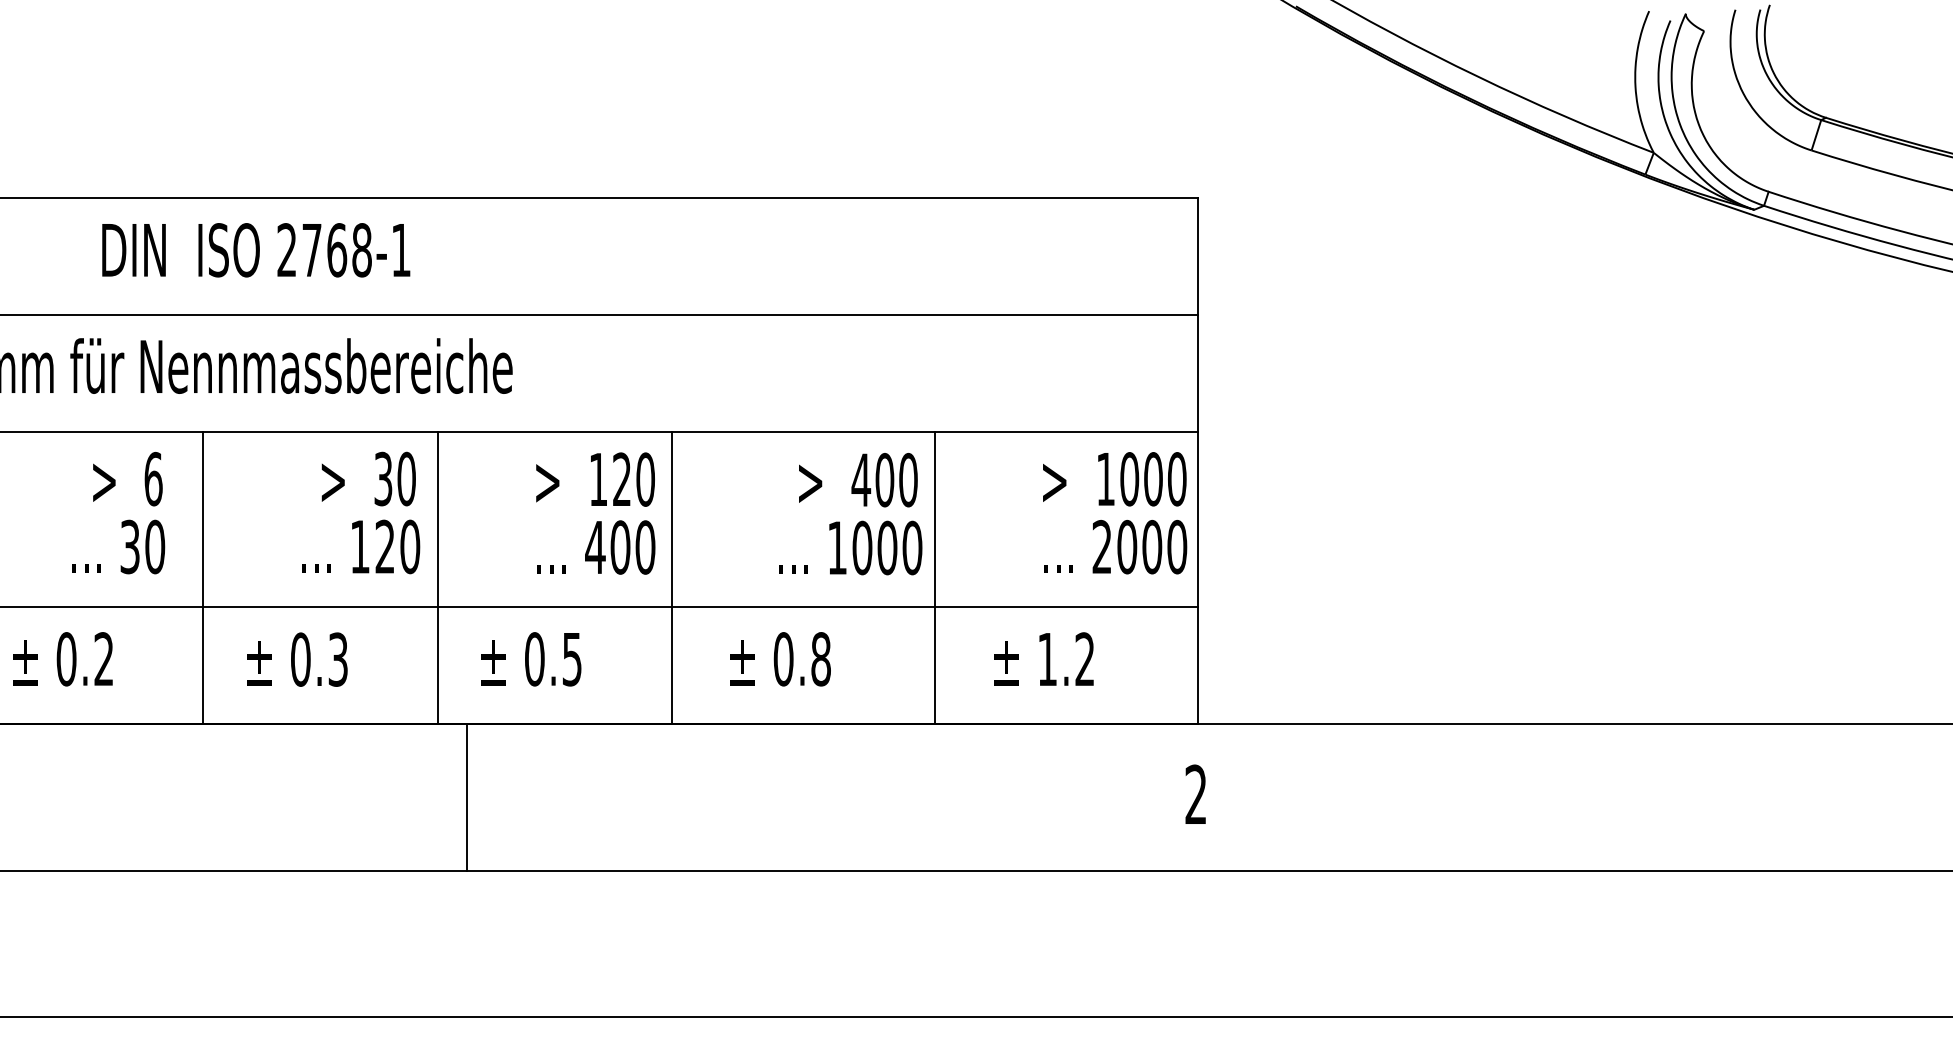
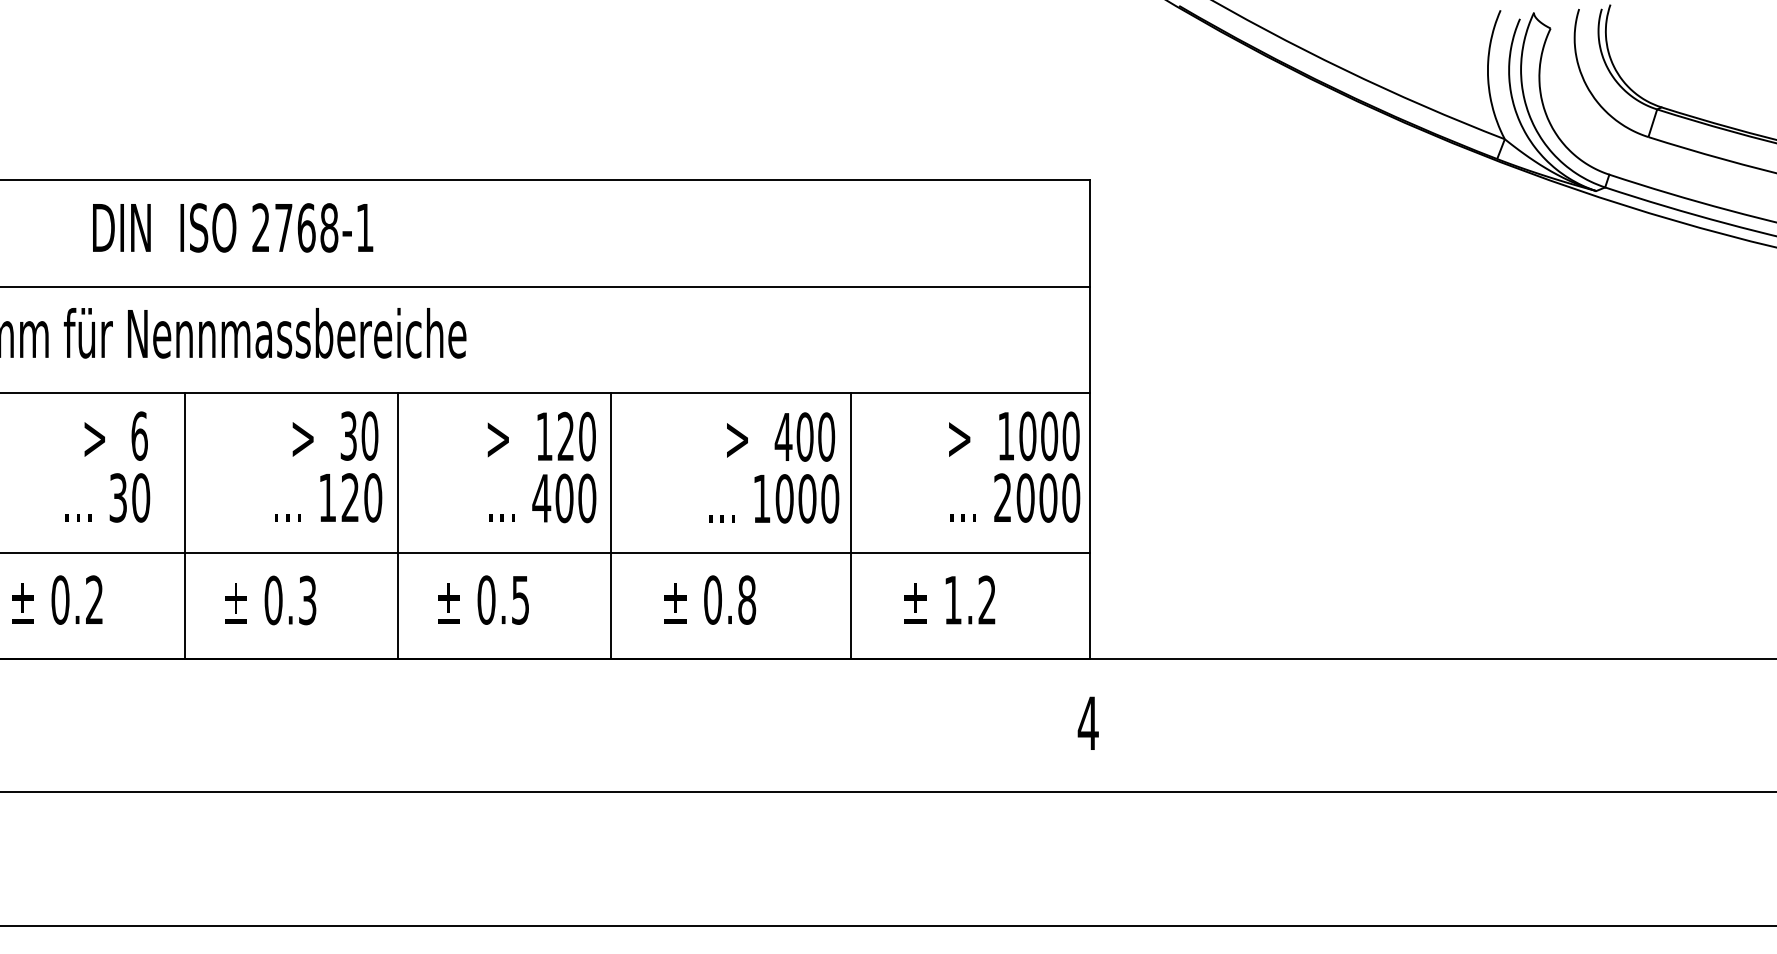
text: (1195, 793) -> (1087, 722), 2 -> 4
line: (466, 797) -> (424, 725), removed

